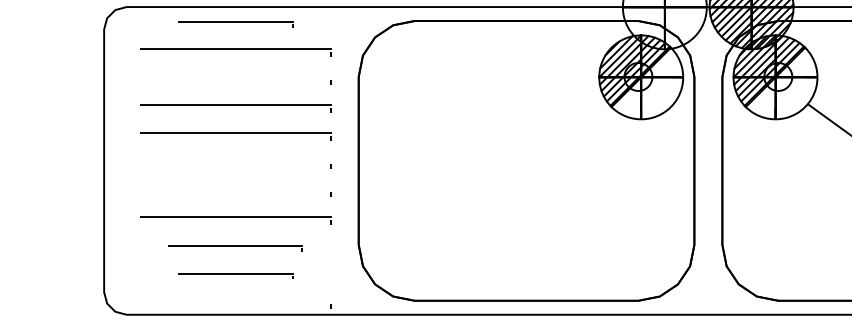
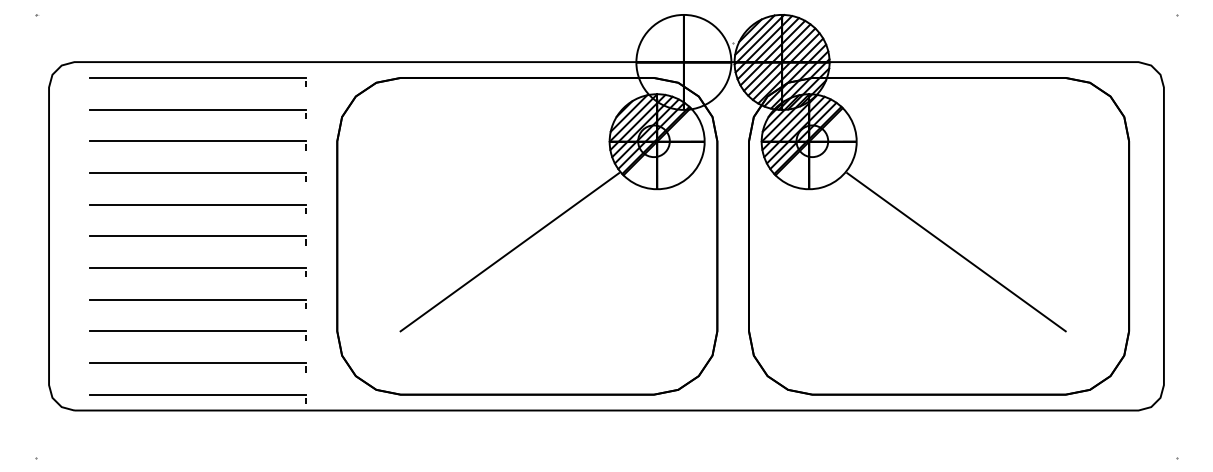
part: (235, 24) -> (197, 81), size x1.67
line: (235, 77) -> (197, 141), added
line: (235, 161) -> (197, 236), added
line: (510, 175) -> (509, 252), added
line: (235, 188) -> (197, 267), added
part: (235, 248) -> (197, 335), size x1.43
part: (235, 276) -> (197, 367), size x1.67
line: (235, 300) -> (197, 394), added

